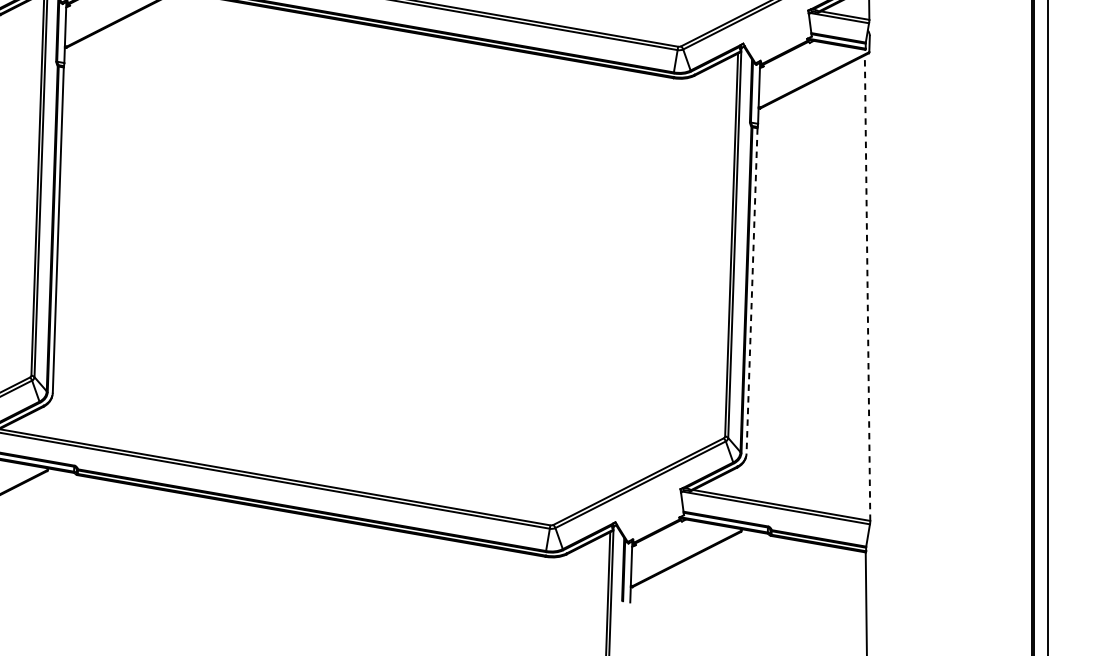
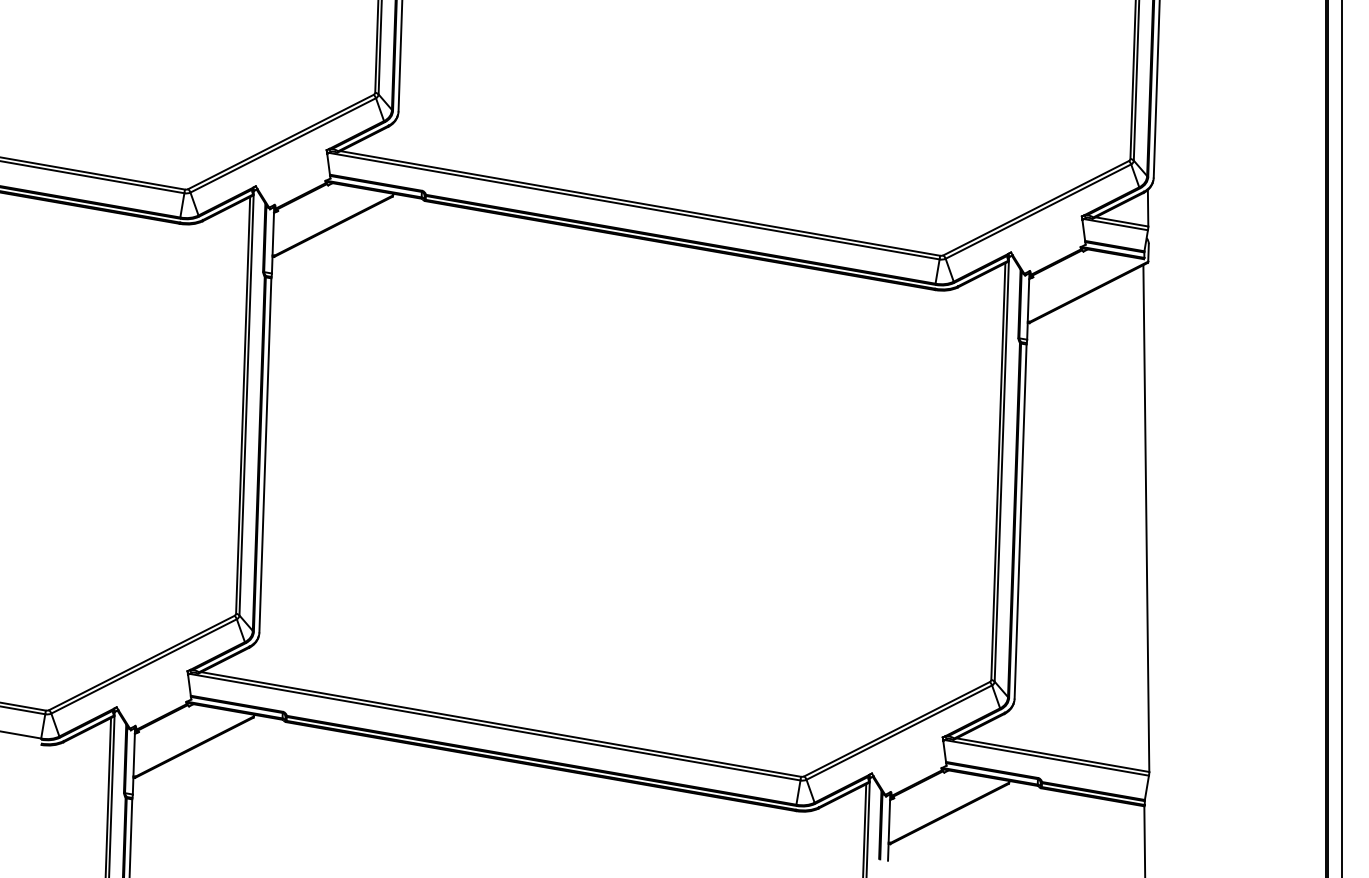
line: (867, 288) -> (1146, 518), dashed -> solid
line: (751, 291) -> (1020, 522), dashed -> solid

